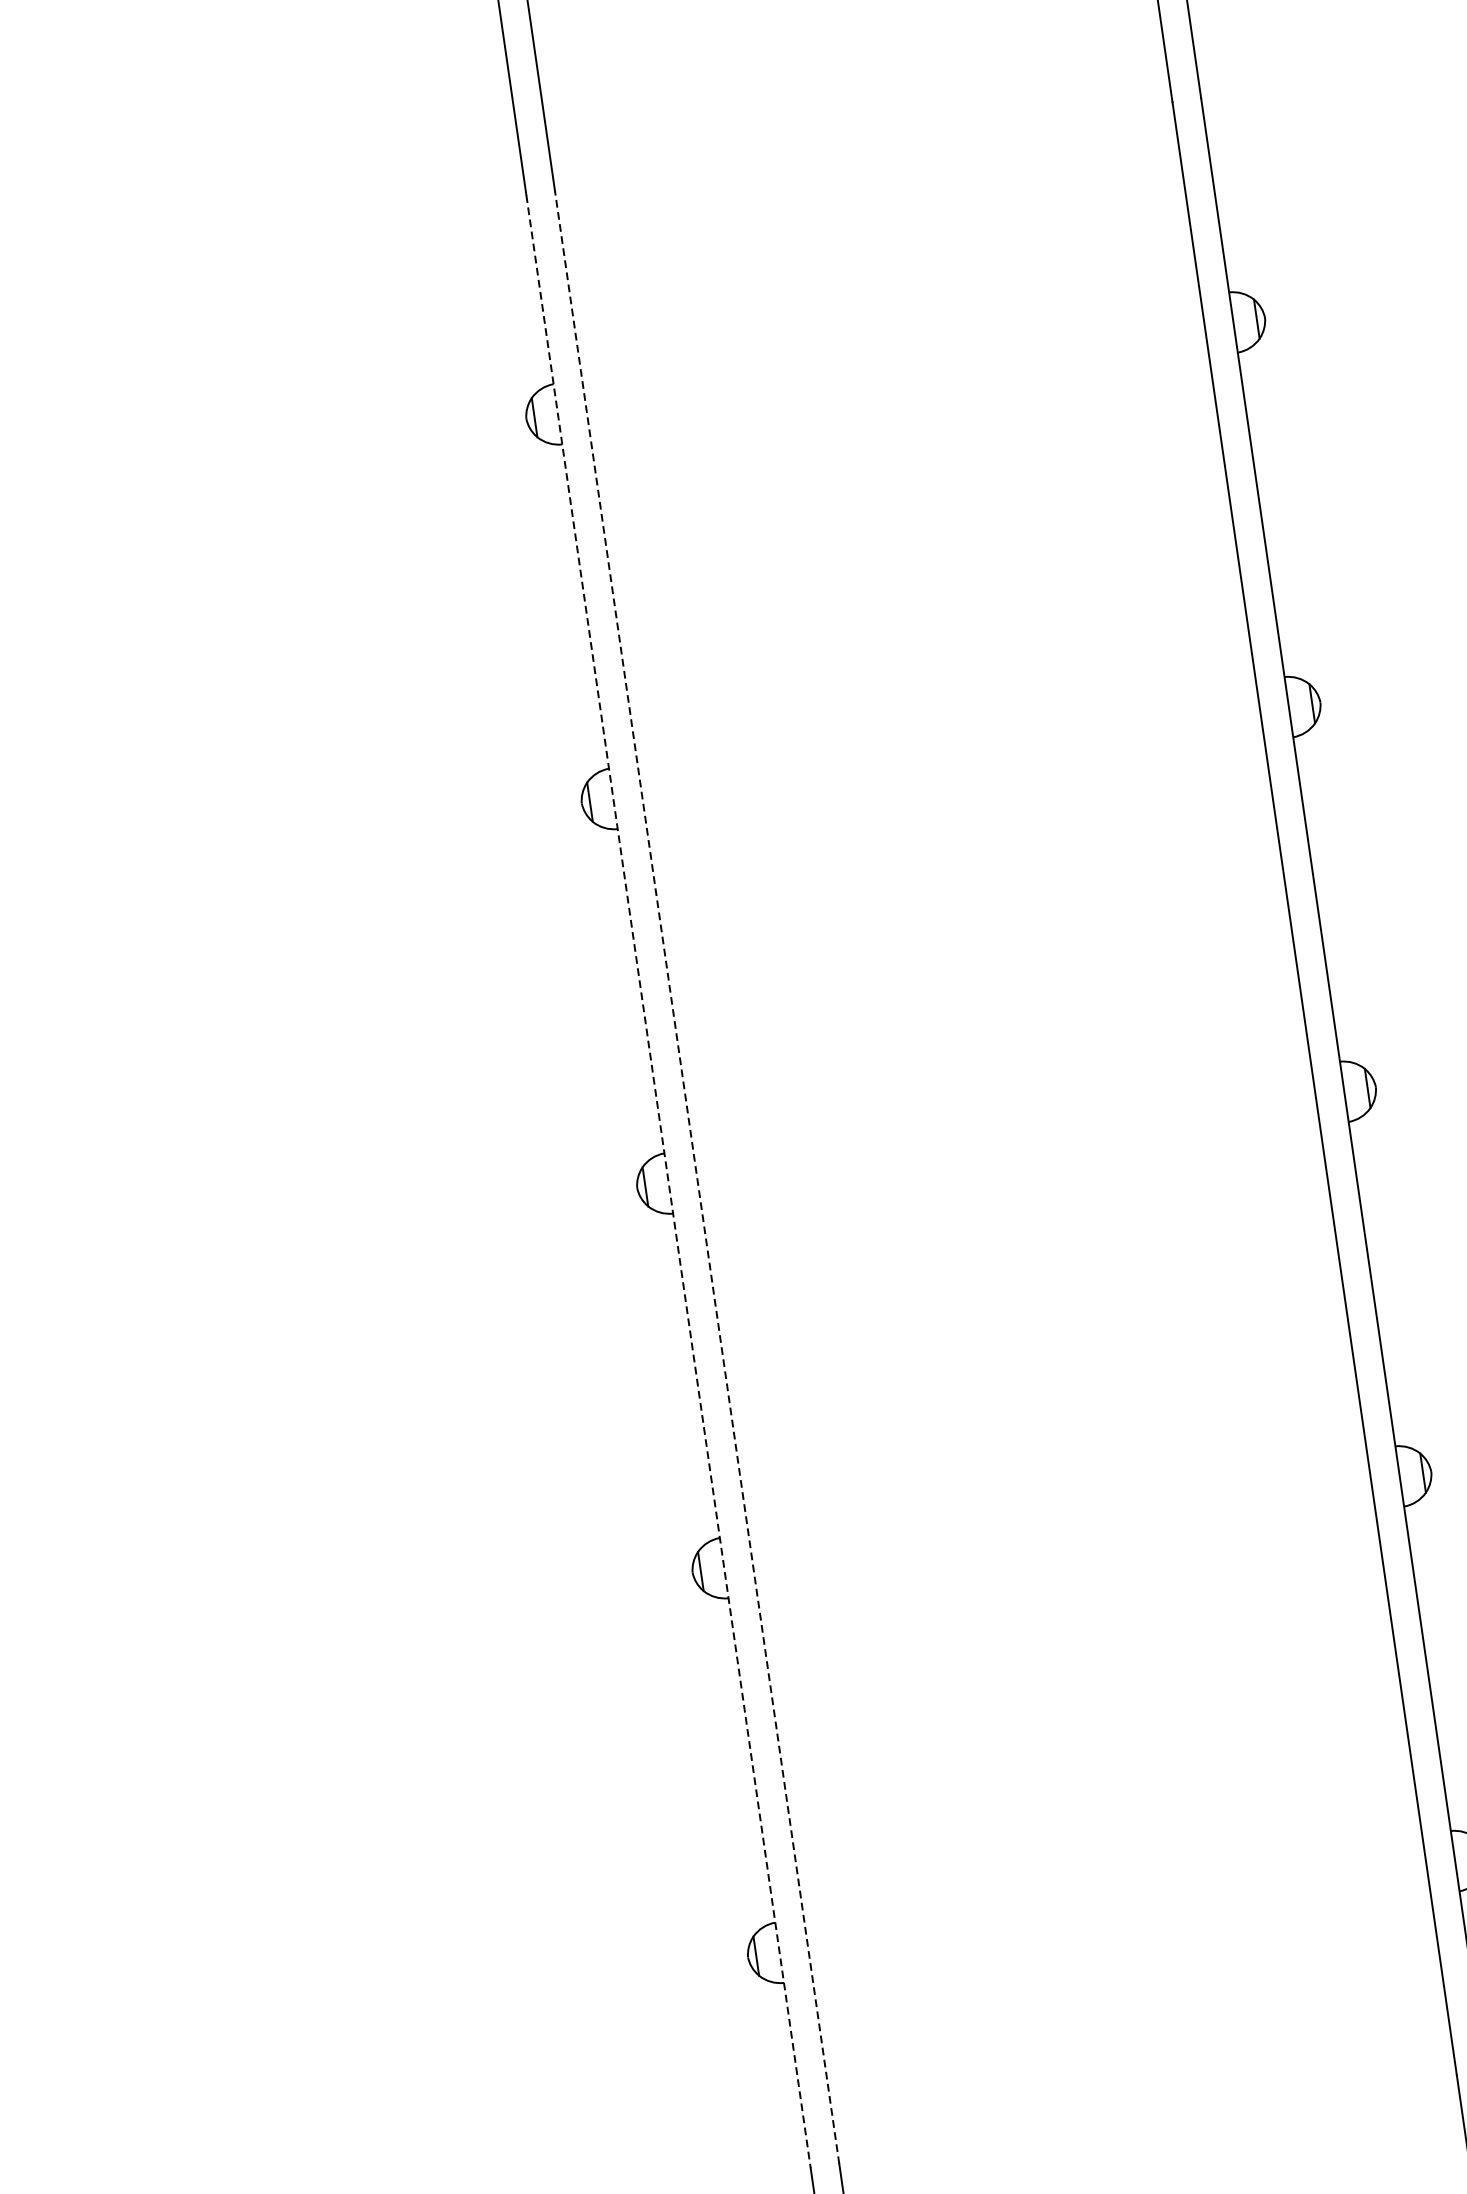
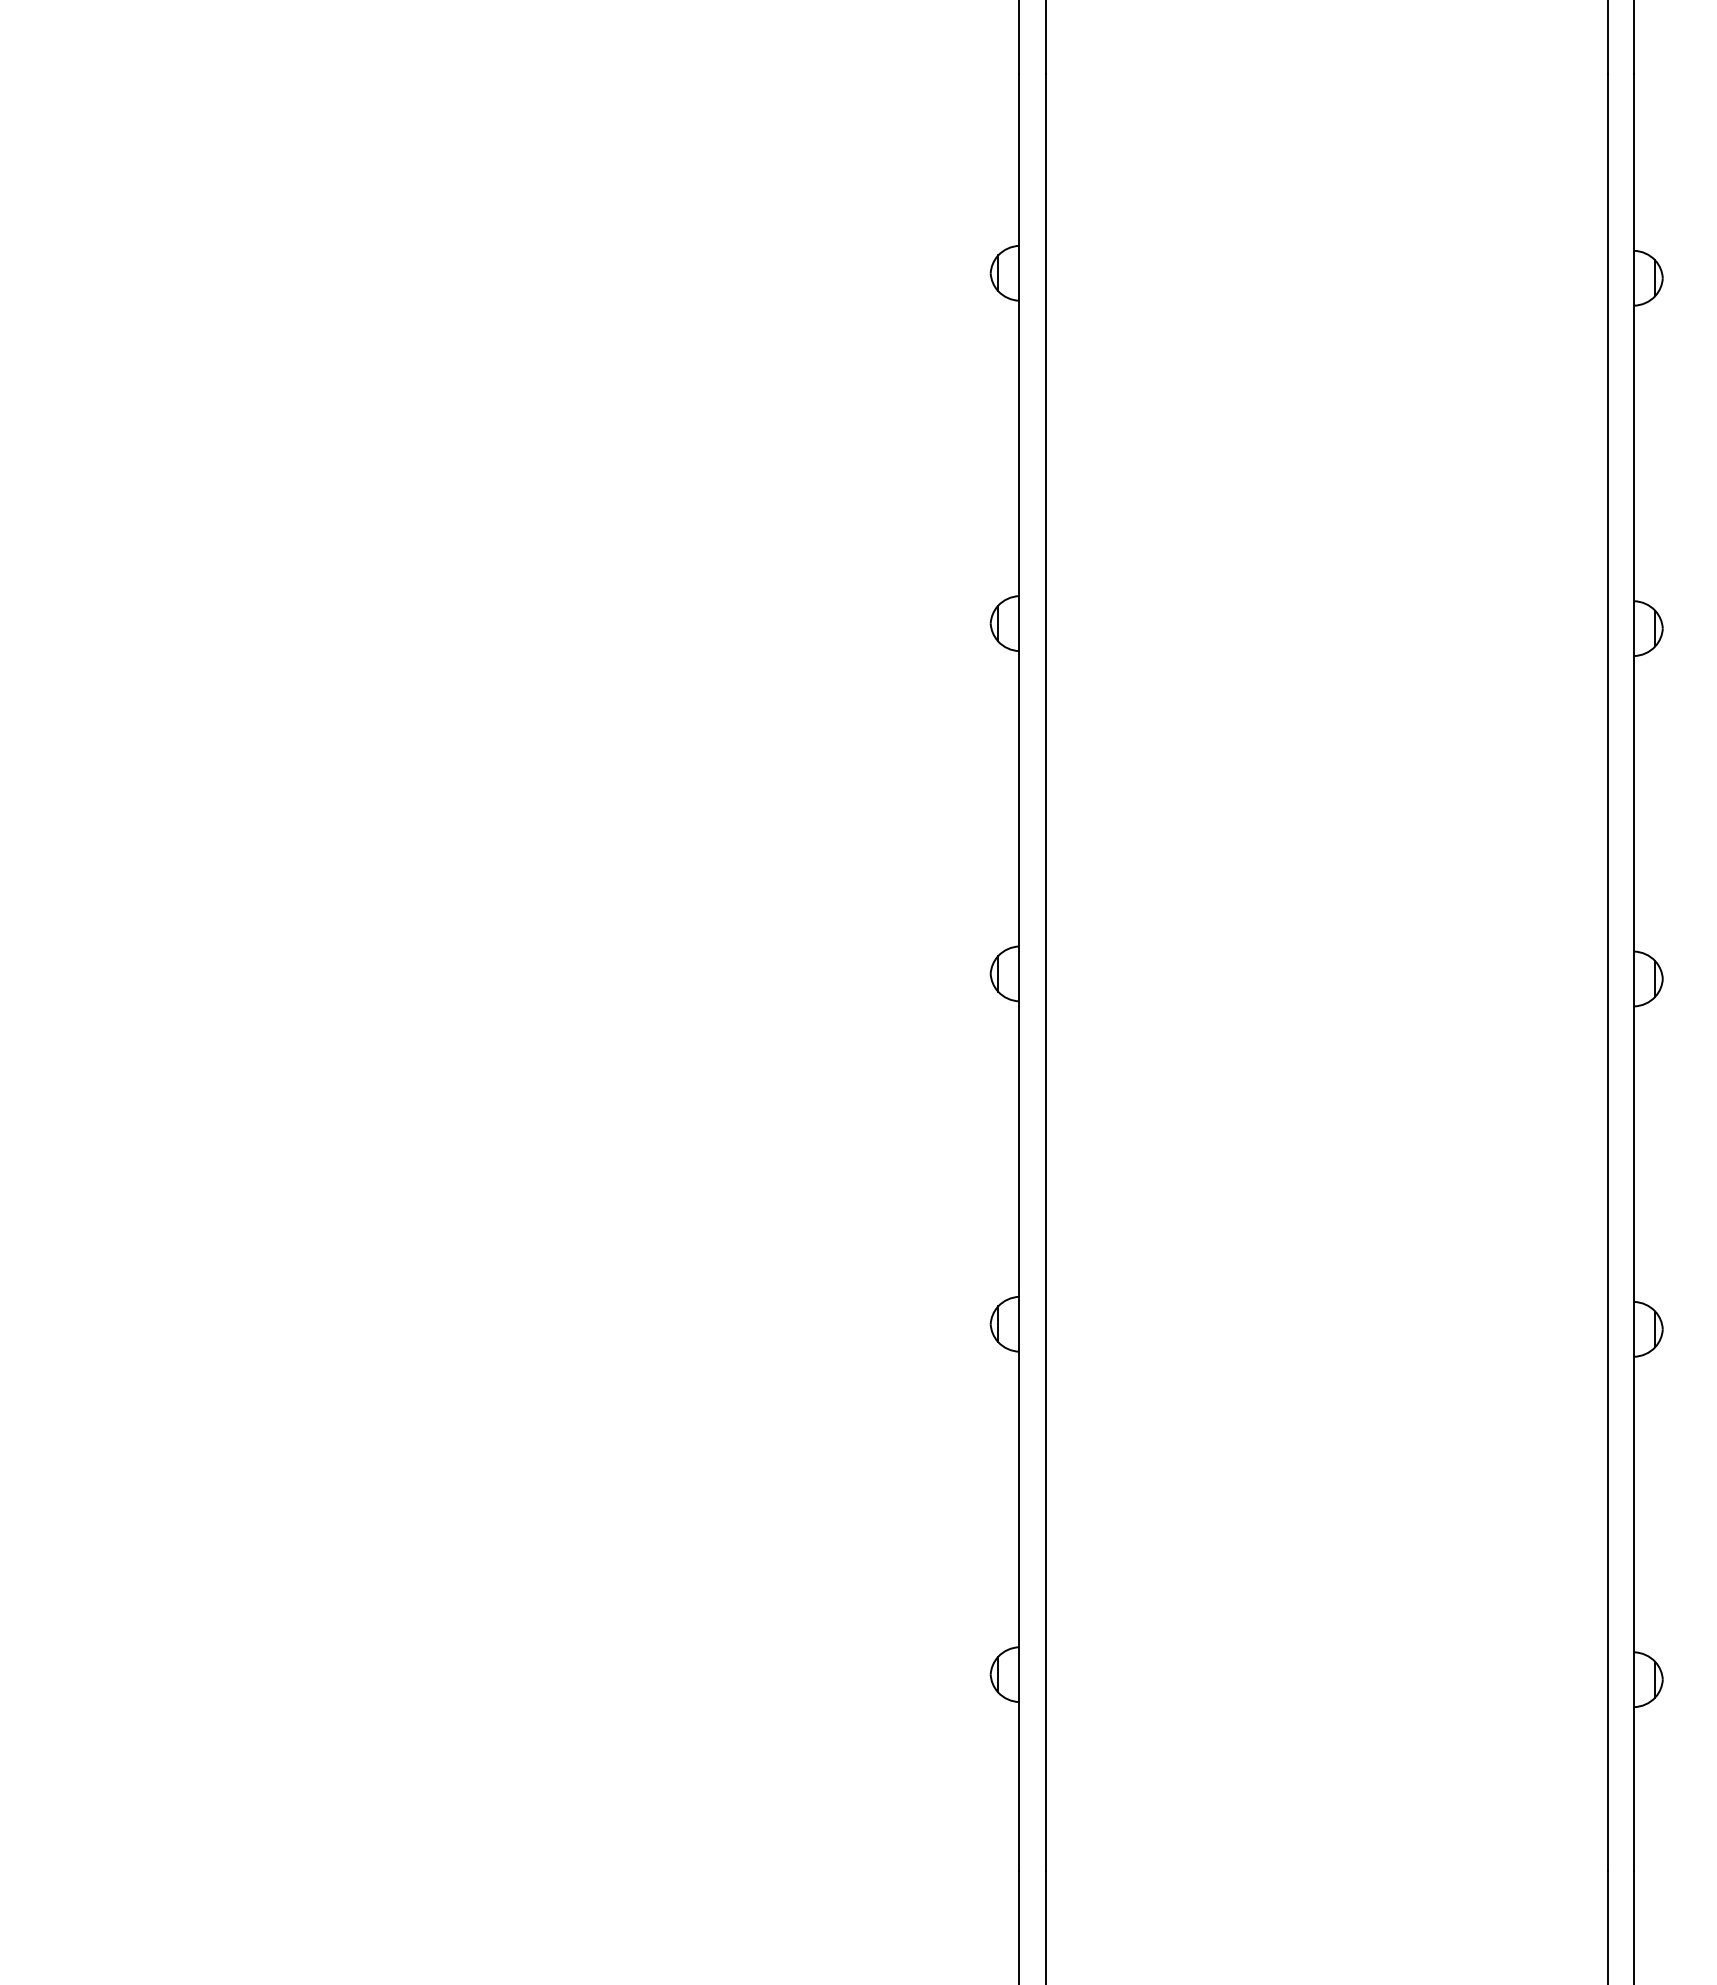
line: (697, 1176) -> (1045, 971), dashed -> solid
line: (668, 1181) -> (1019, 972), dashed -> solid

